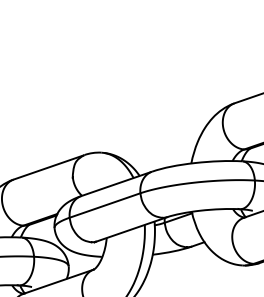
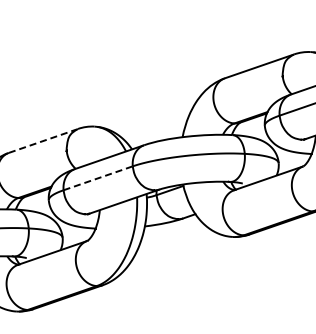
line: (49, 167) -> (43, 141), solid -> dashed
line: (105, 205) -> (98, 178), solid -> dashed

